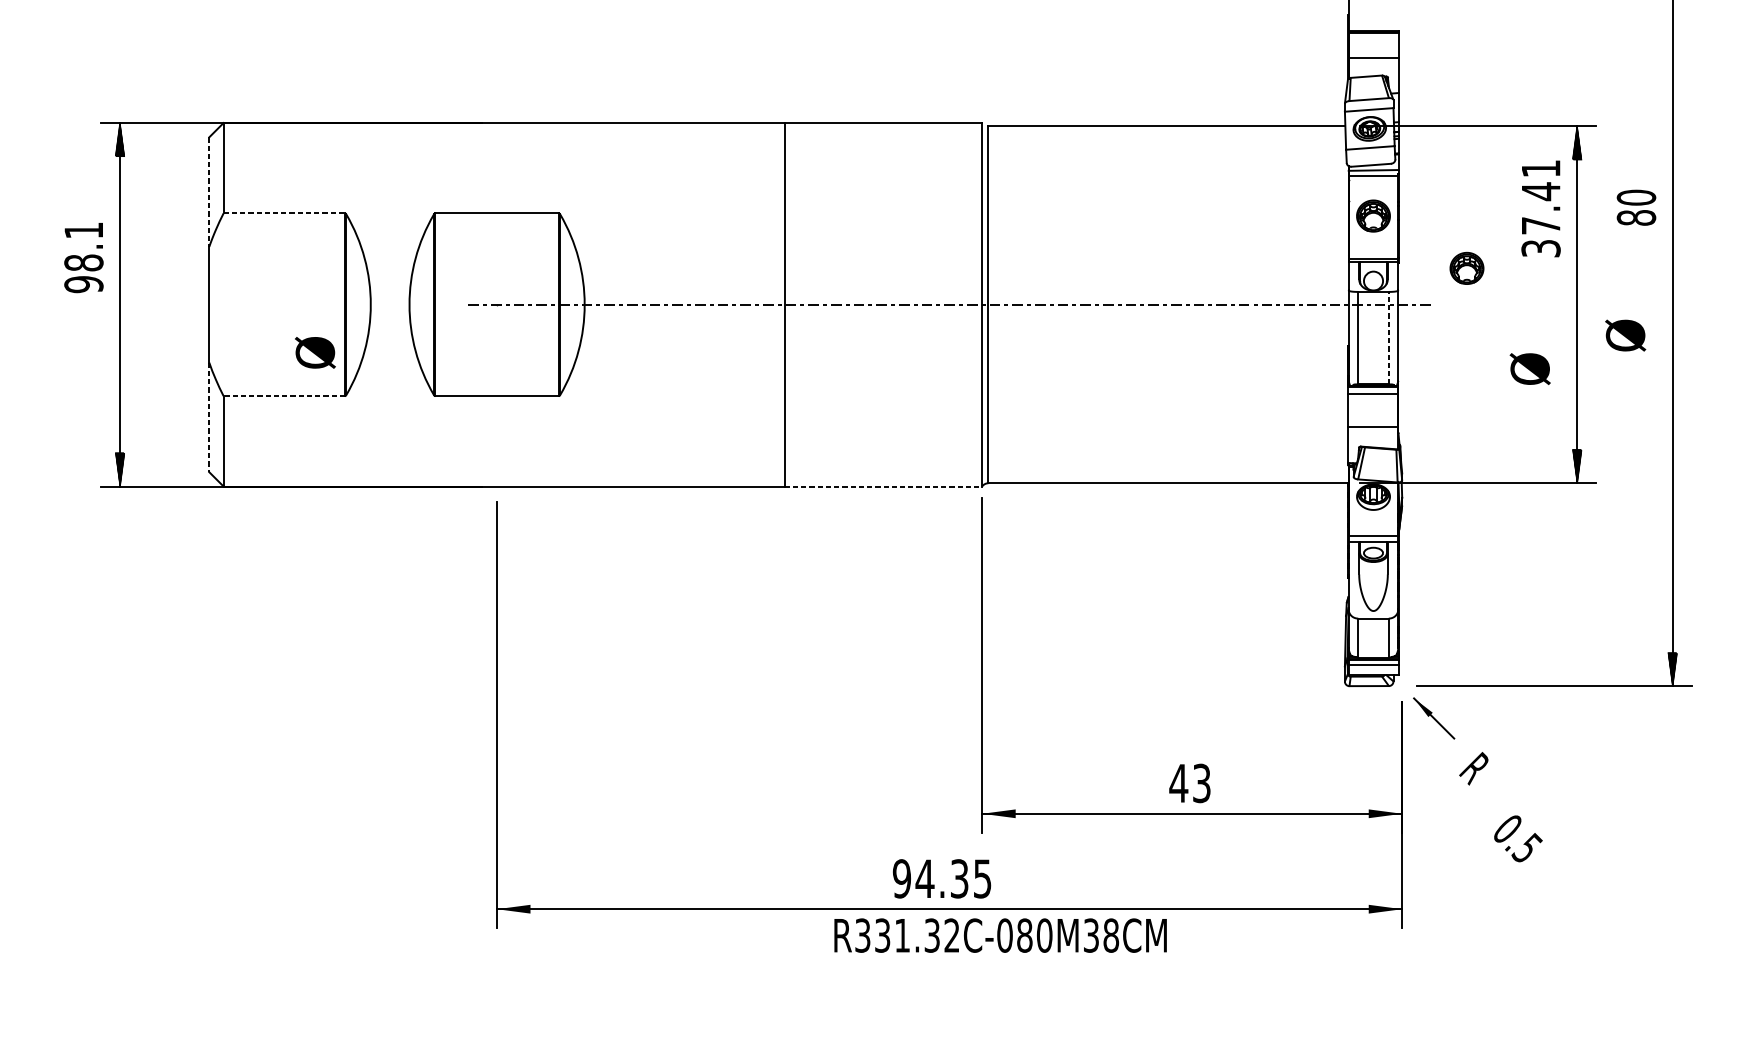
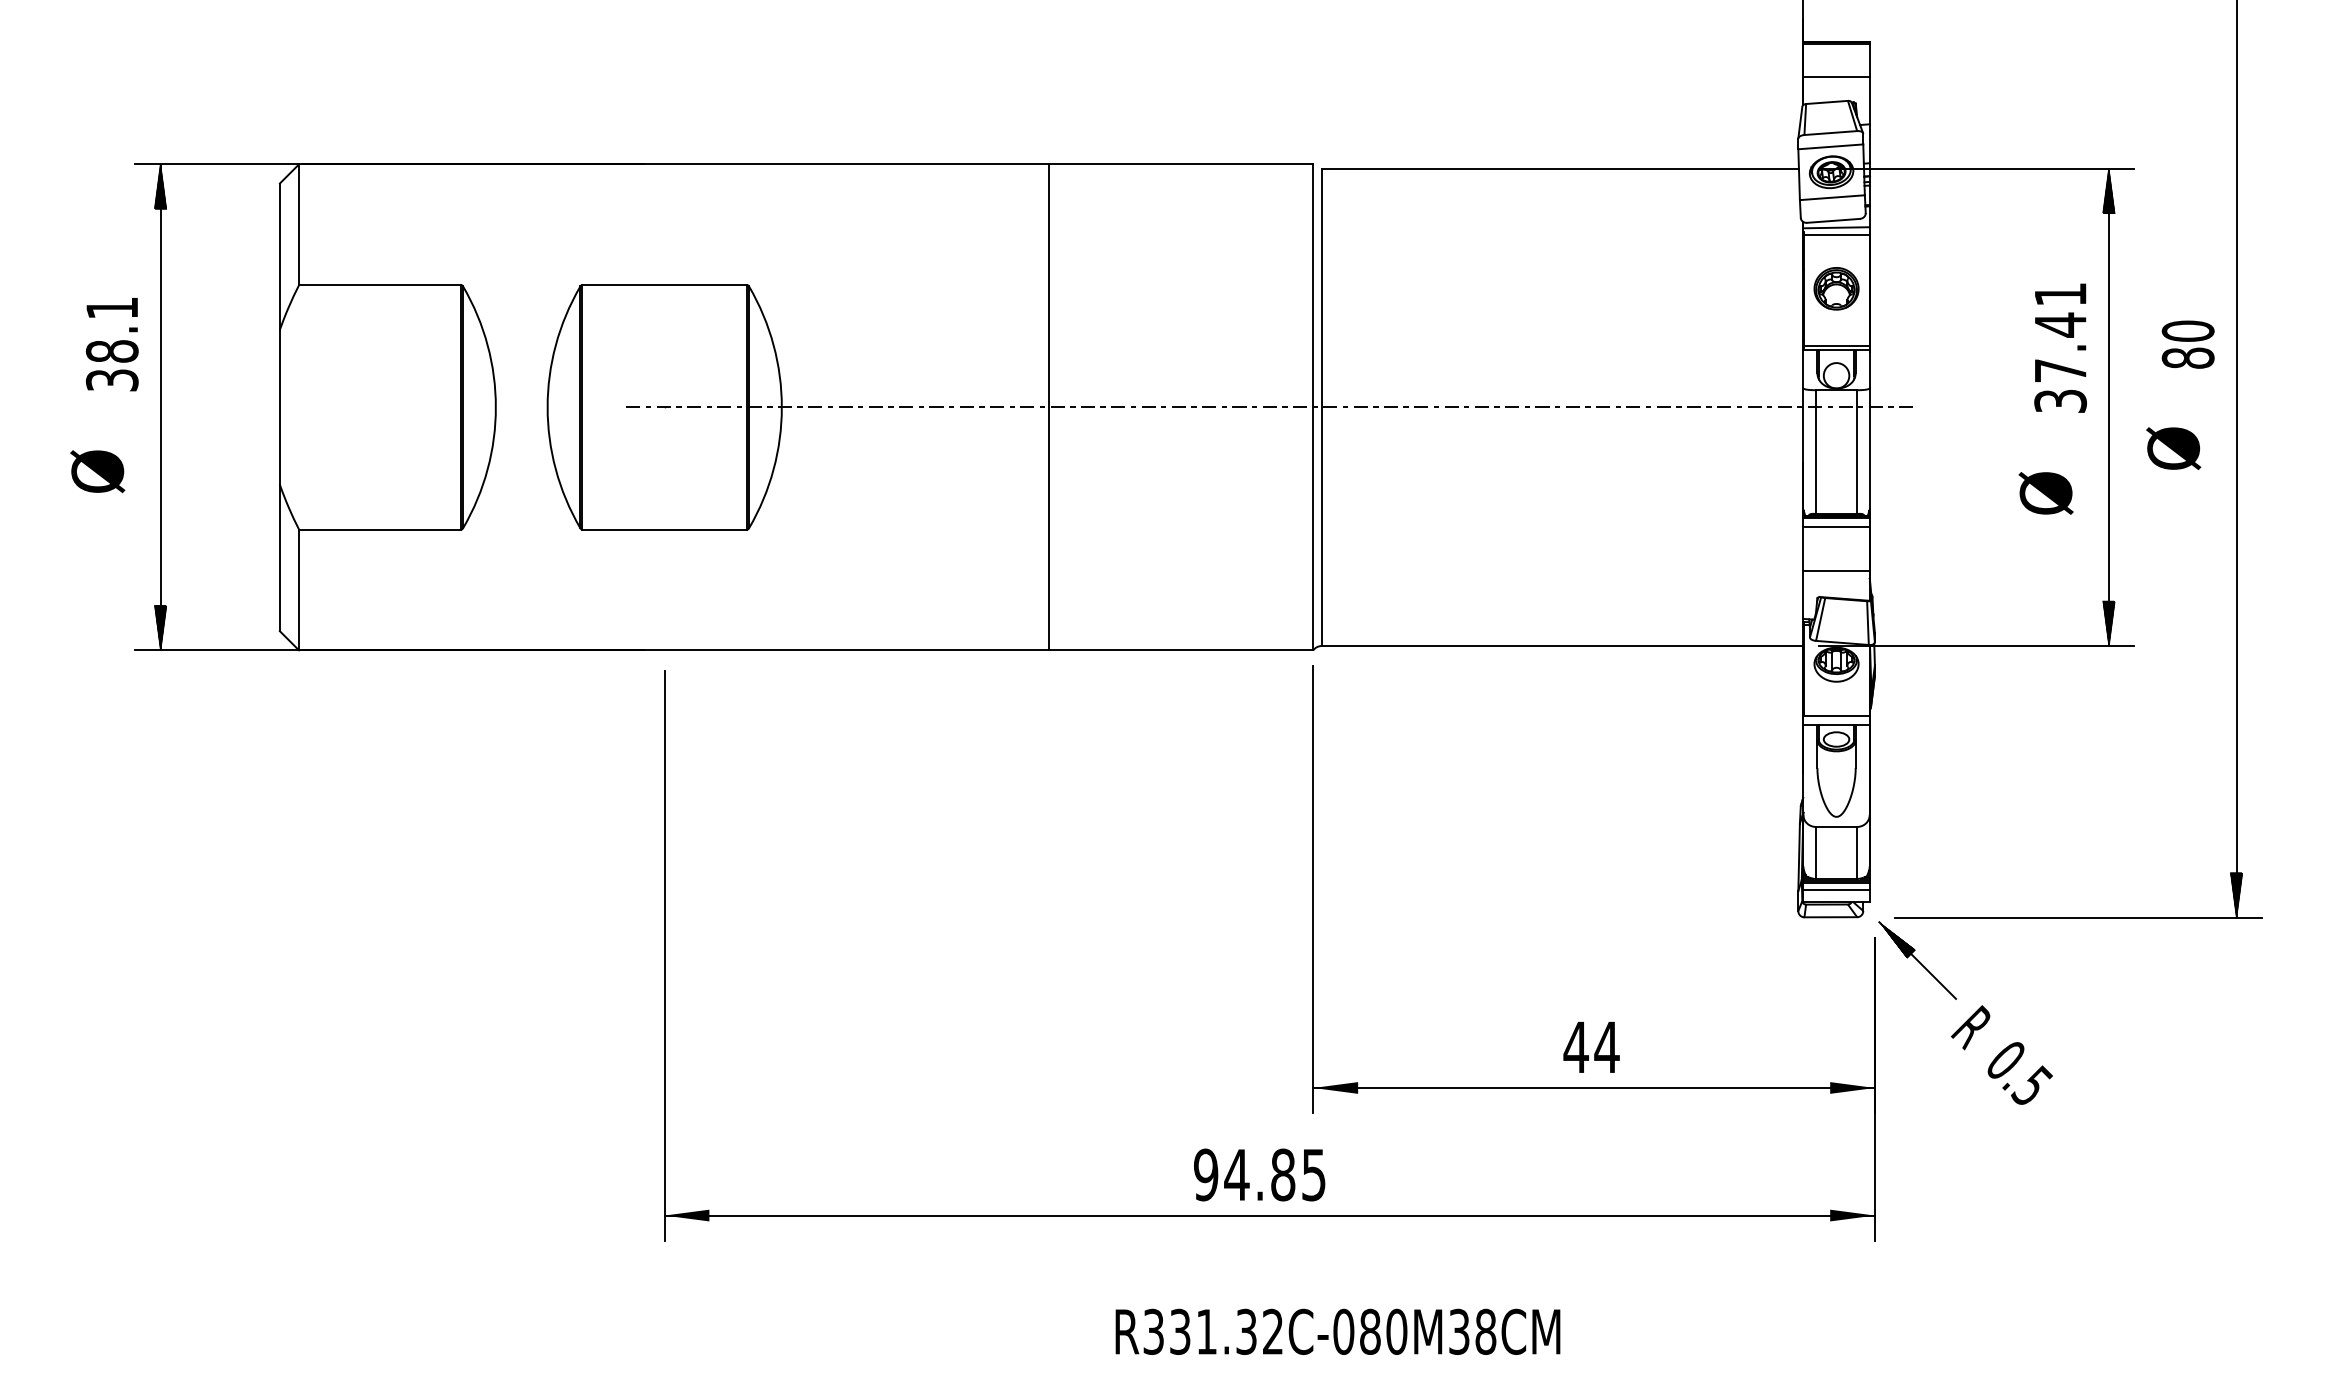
line: (208, 192) -> (279, 257), dashed -> solid
text: (1635, 207) -> (2187, 344), moved
text: (1540, 208) -> (2060, 347), moved
line: (284, 213) -> (380, 285), dashed -> solid
part: (1466, 268) -> (1961, 358), removed
text: (84, 284) -> (112, 380), 98.1 -> 38.1
line: (1388, 338) -> (1856, 452), dashed -> solid
text: (315, 352) -> (97, 471), moved
line: (283, 396) -> (379, 529), dashed -> solid
line: (208, 417) -> (279, 558), dashed -> solid
line: (883, 486) -> (1181, 650), dashed -> solid
part: (1434, 718) -> (1917, 960), size x1.43
text: (1201, 783) -> (1606, 1047), 43 -> 44
text: (1517, 838) -> (2019, 1073), moved
text: (959, 878) -> (1283, 1174), 94.35 -> 94.85
text: (1000, 935) -> (1337, 1331), moved

